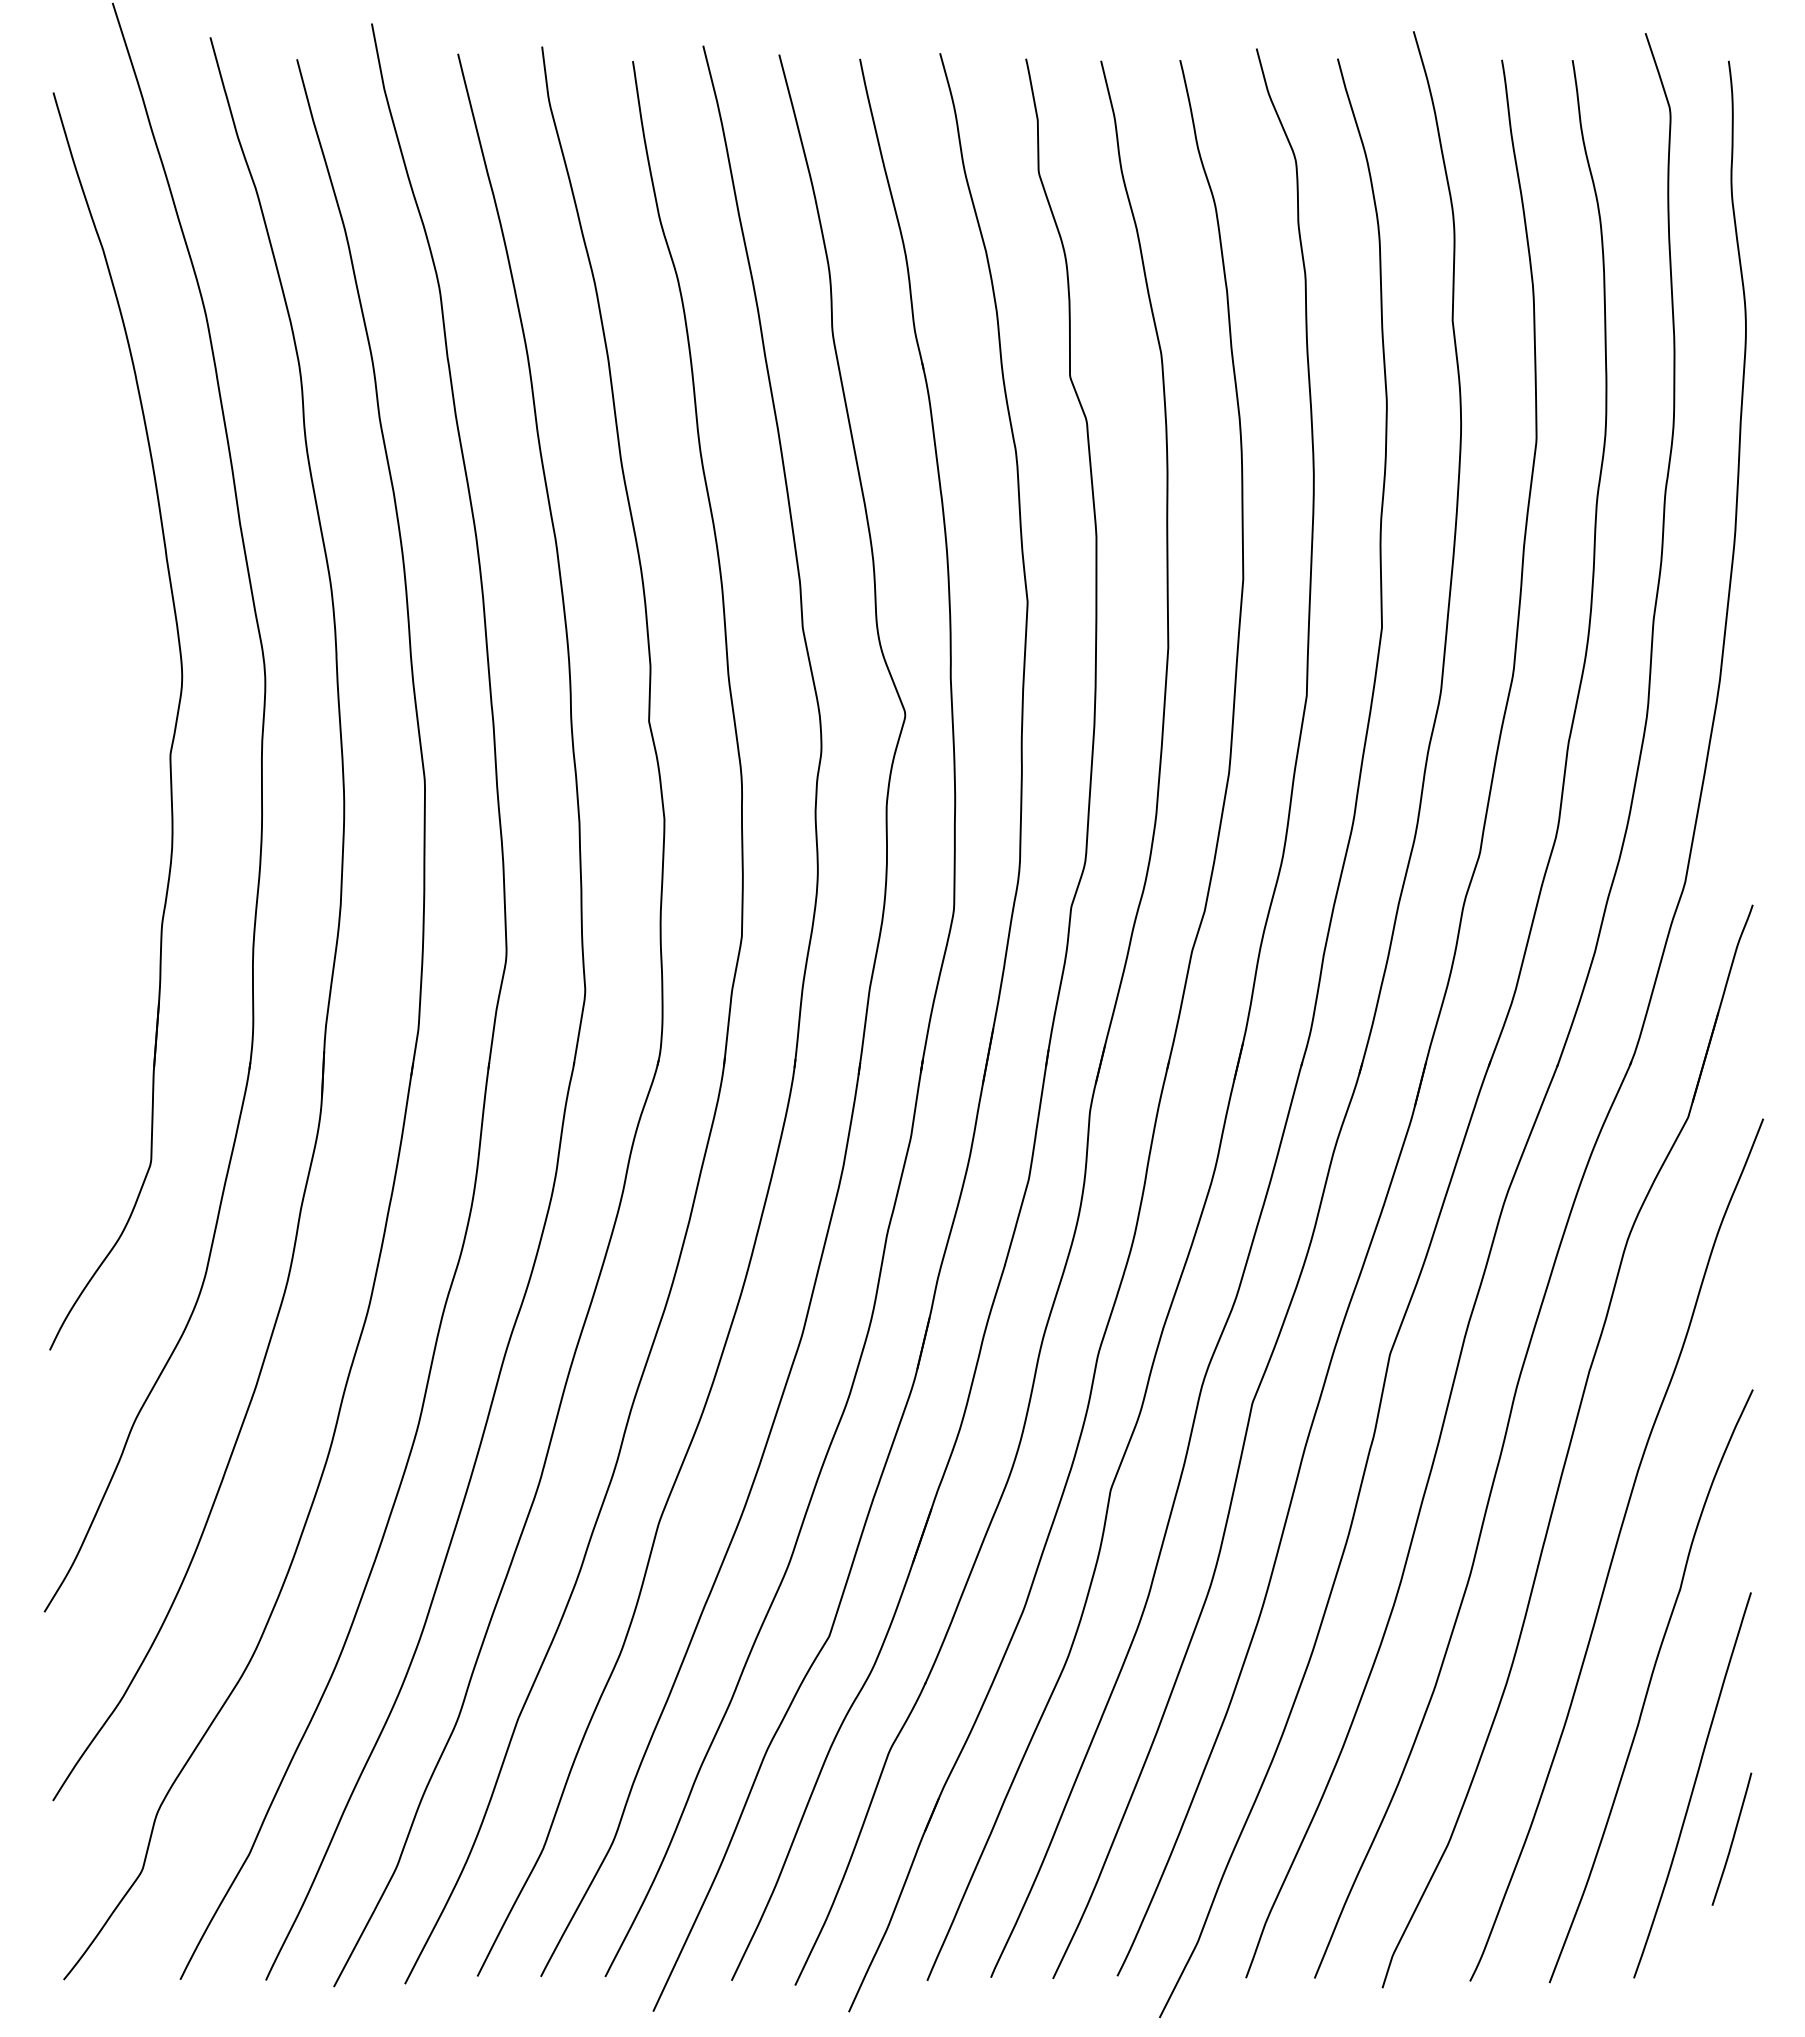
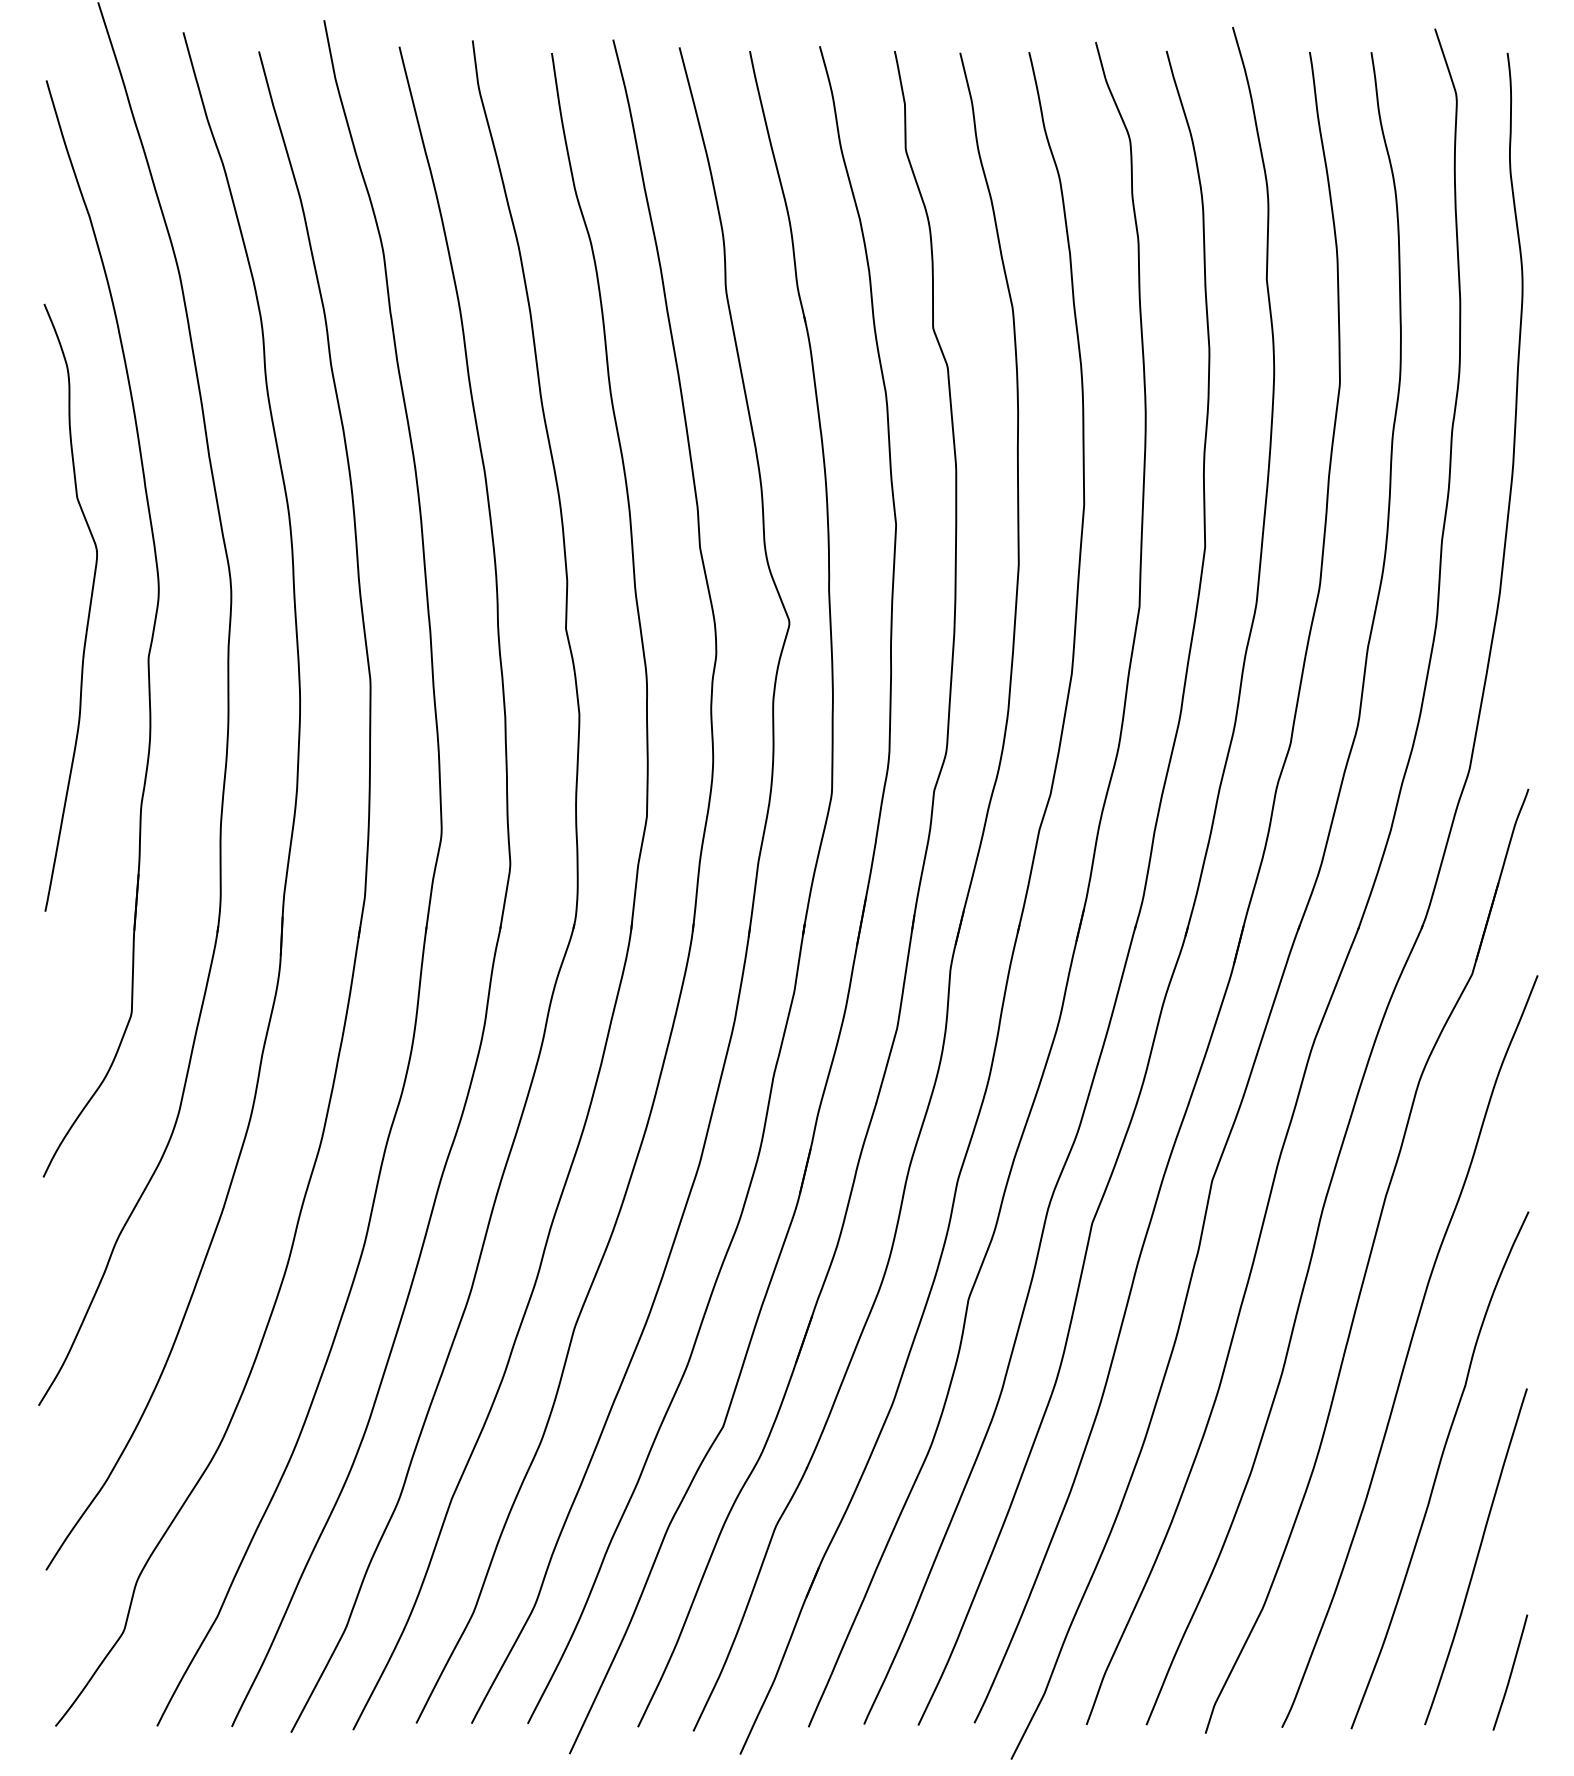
curve: (101, 701) -> (88, 611), added
curve: (1732, 1838) -> (1510, 1672), moved

